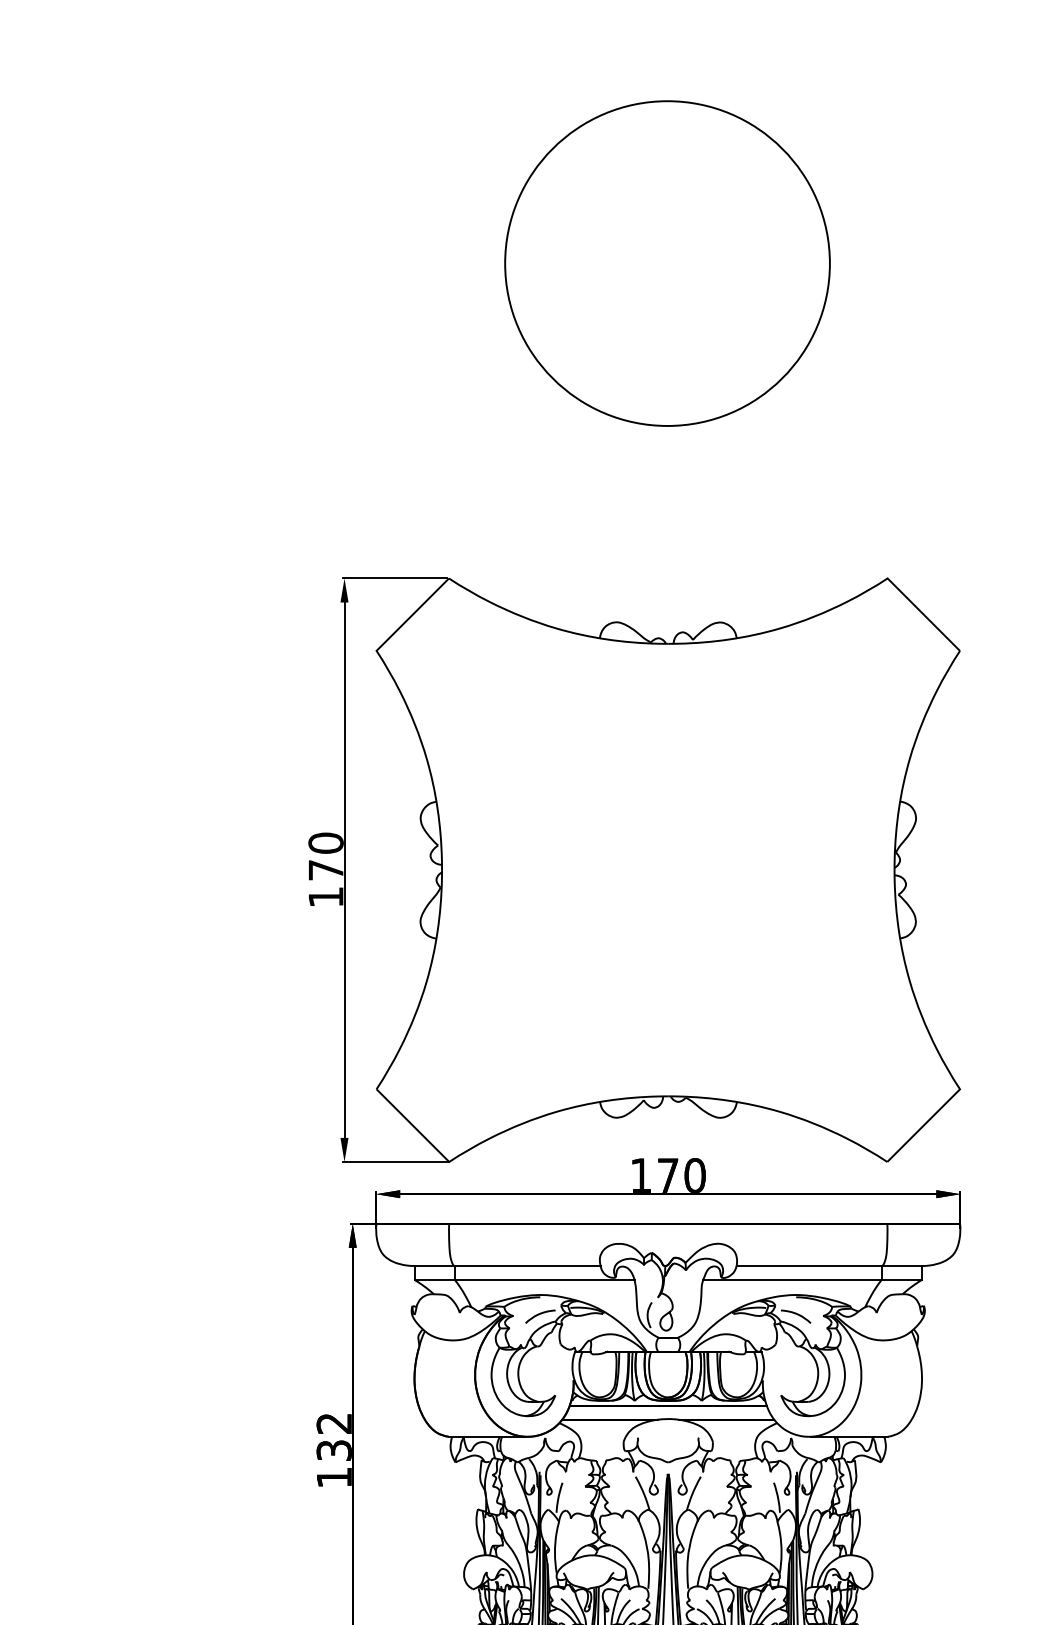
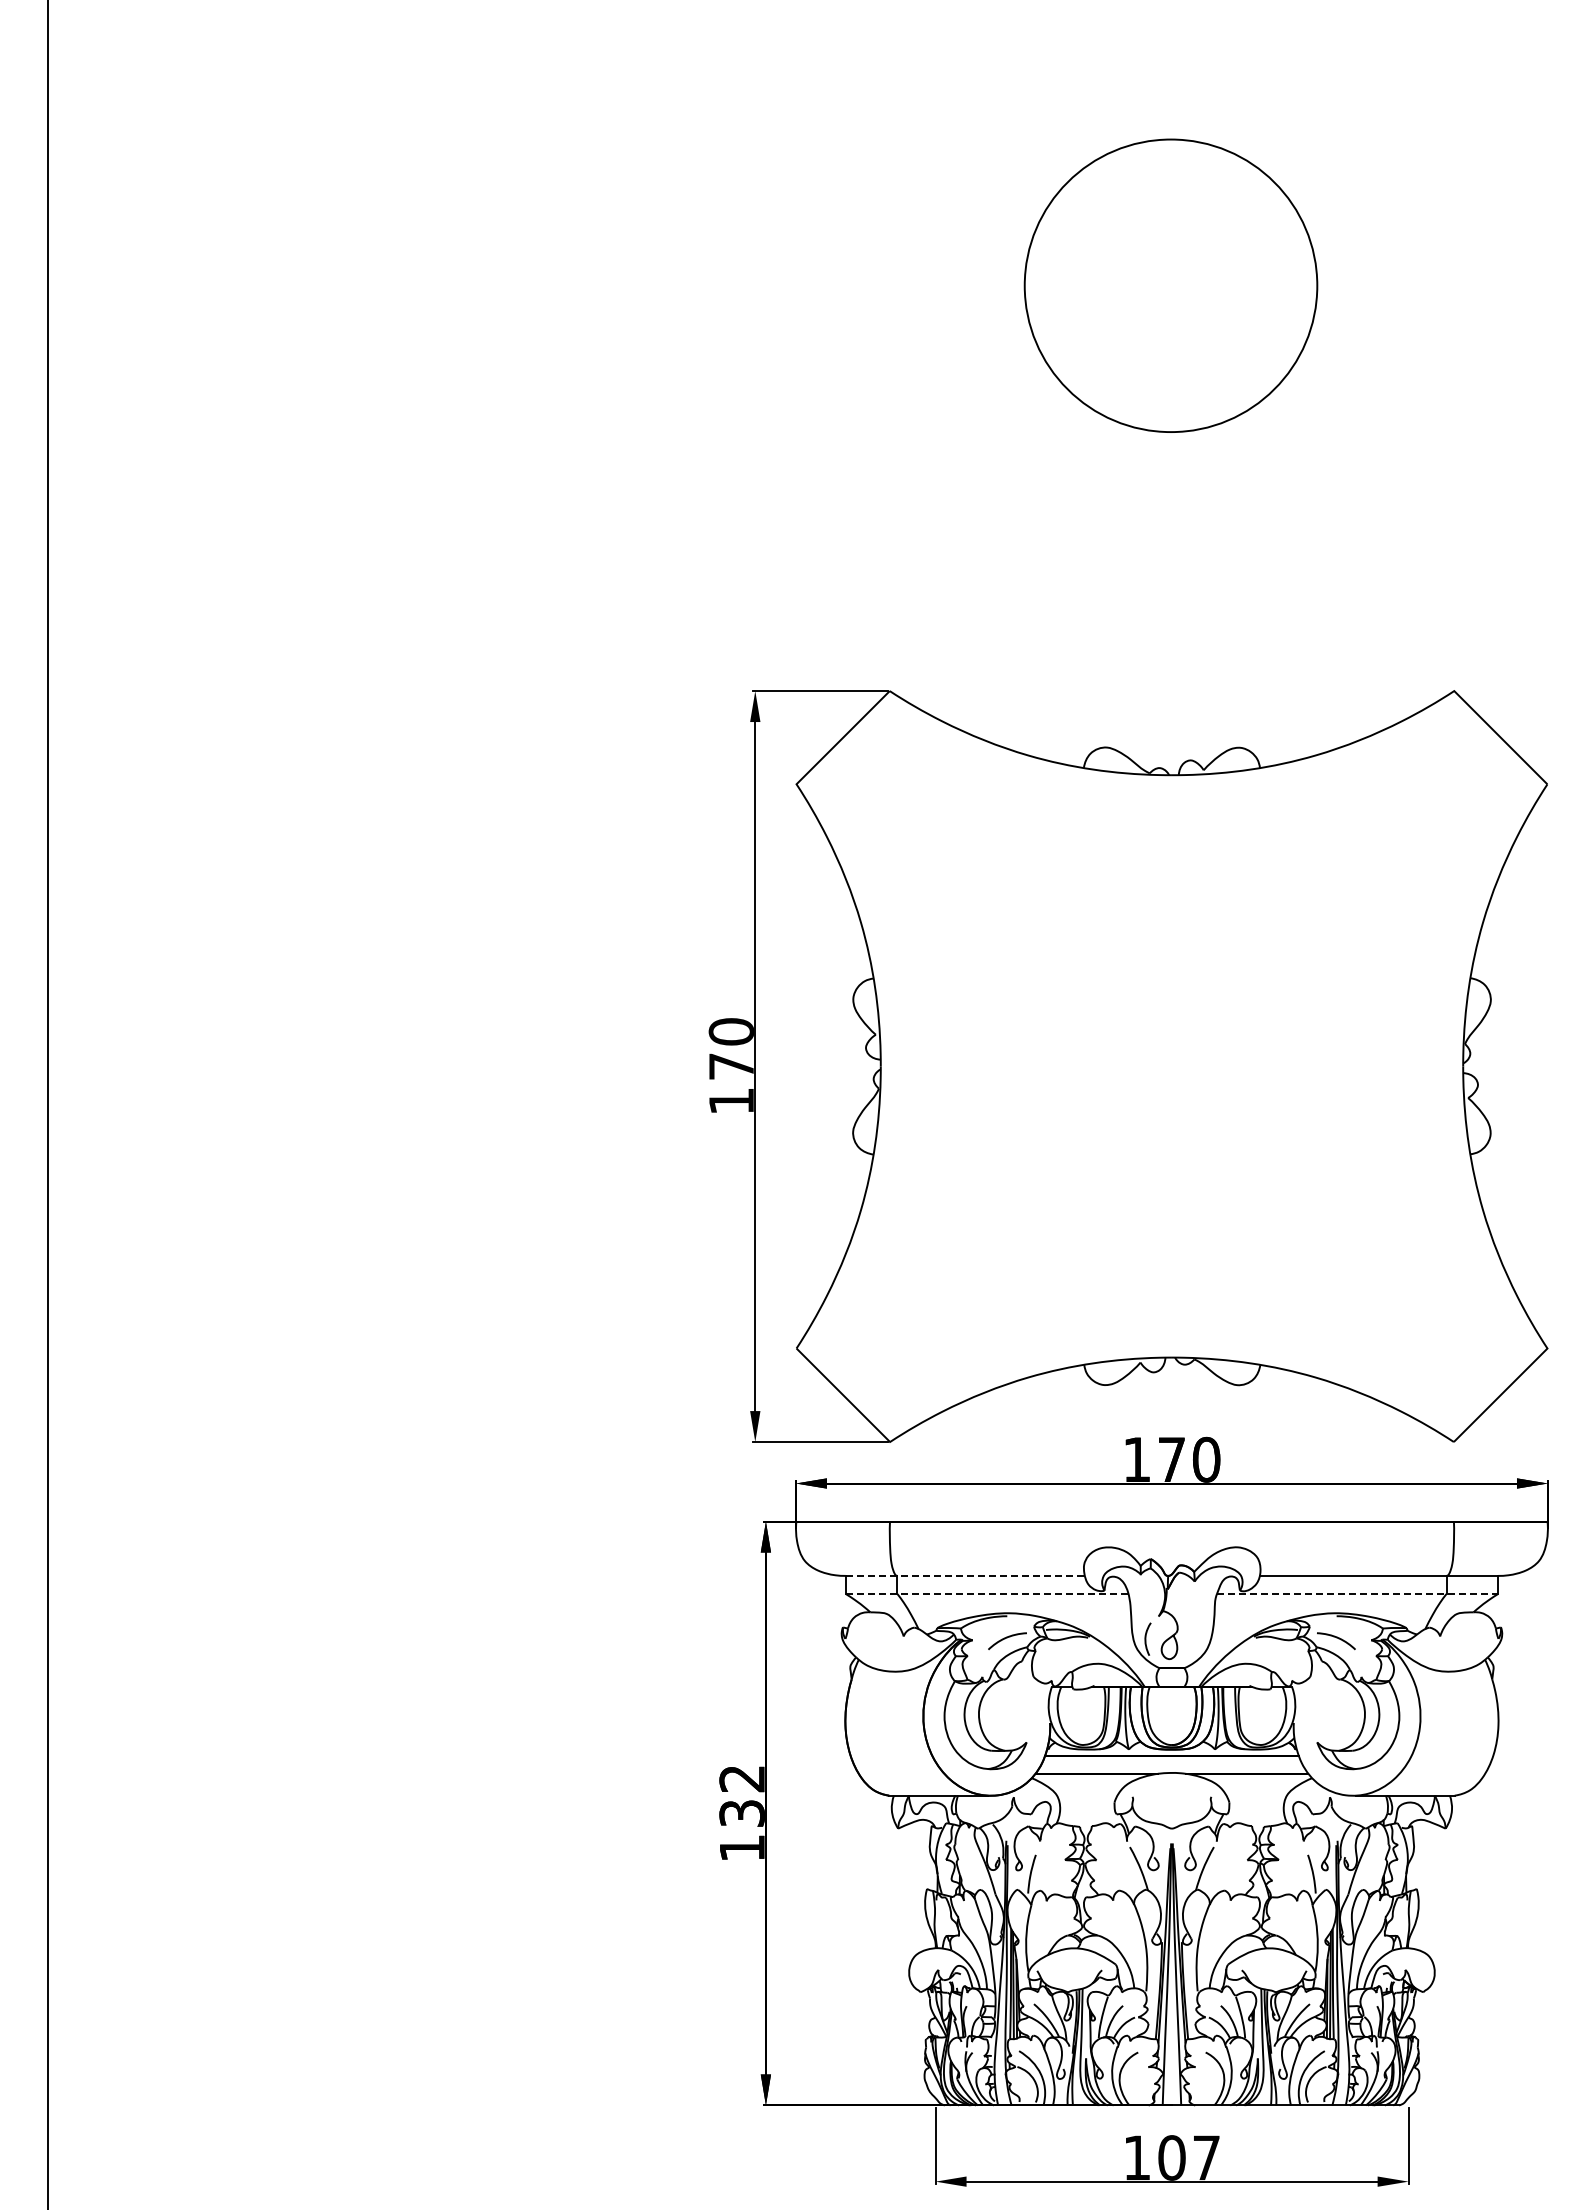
circle: (667, 263) -> (1171, 285), size x0.7
line: (507, 1265) -> (965, 1575), solid -> dashed
line: (524, 1280) -> (987, 1594), solid -> dashed
line: (812, 1280) -> (1357, 1594), solid -> dashed

